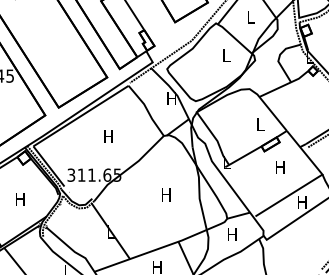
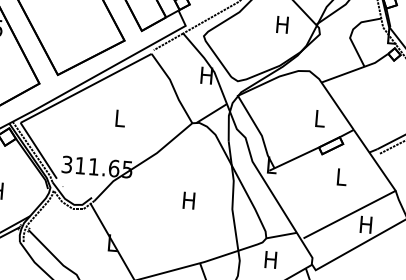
text: (226, 55) -> (282, 24), L -> H
text: (108, 136) -> (119, 118), H -> L
text: (280, 167) -> (341, 177), H -> L

